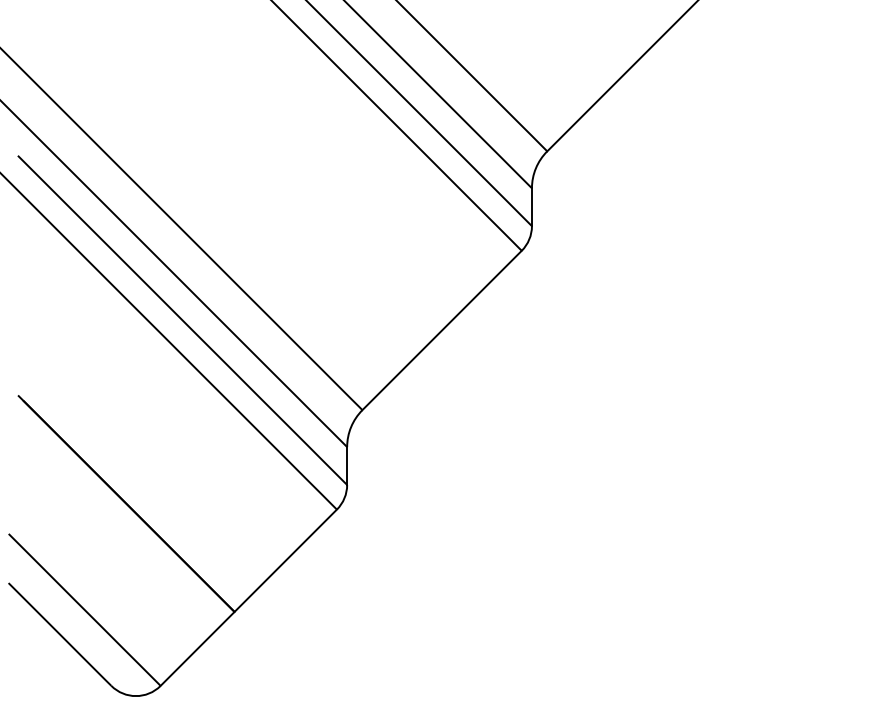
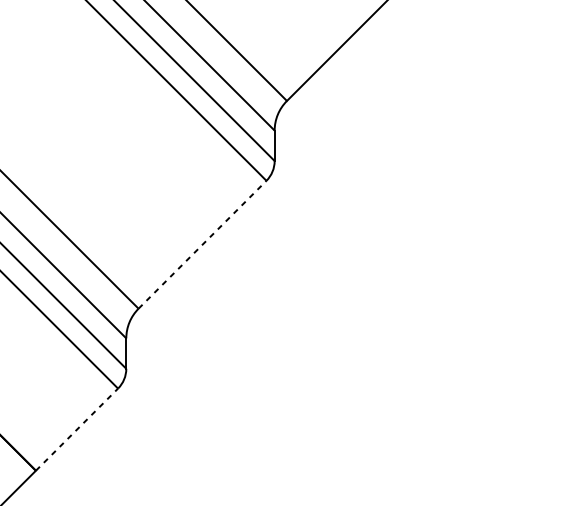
line: (442, 330) -> (202, 244), solid -> dashed
line: (286, 560) -> (77, 429), solid -> dashed

